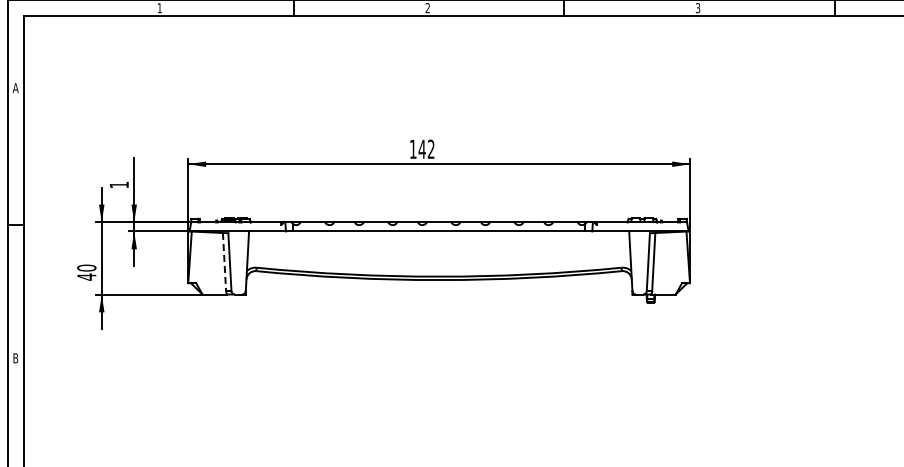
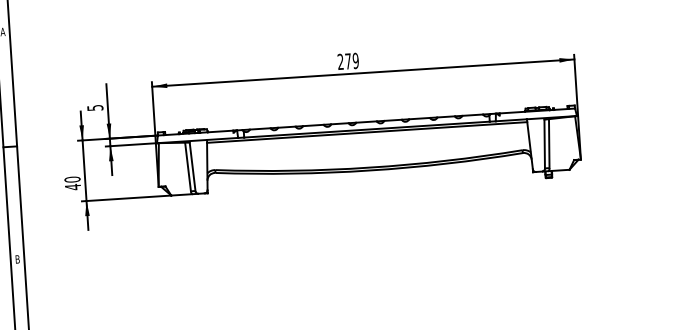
text: (421, 149) -> (347, 61), 142 -> 279
text: (118, 184) -> (94, 107), 1 -> 5
line: (438, 234) -> (366, 132), added
line: (224, 262) -> (188, 167), dashed -> solid

